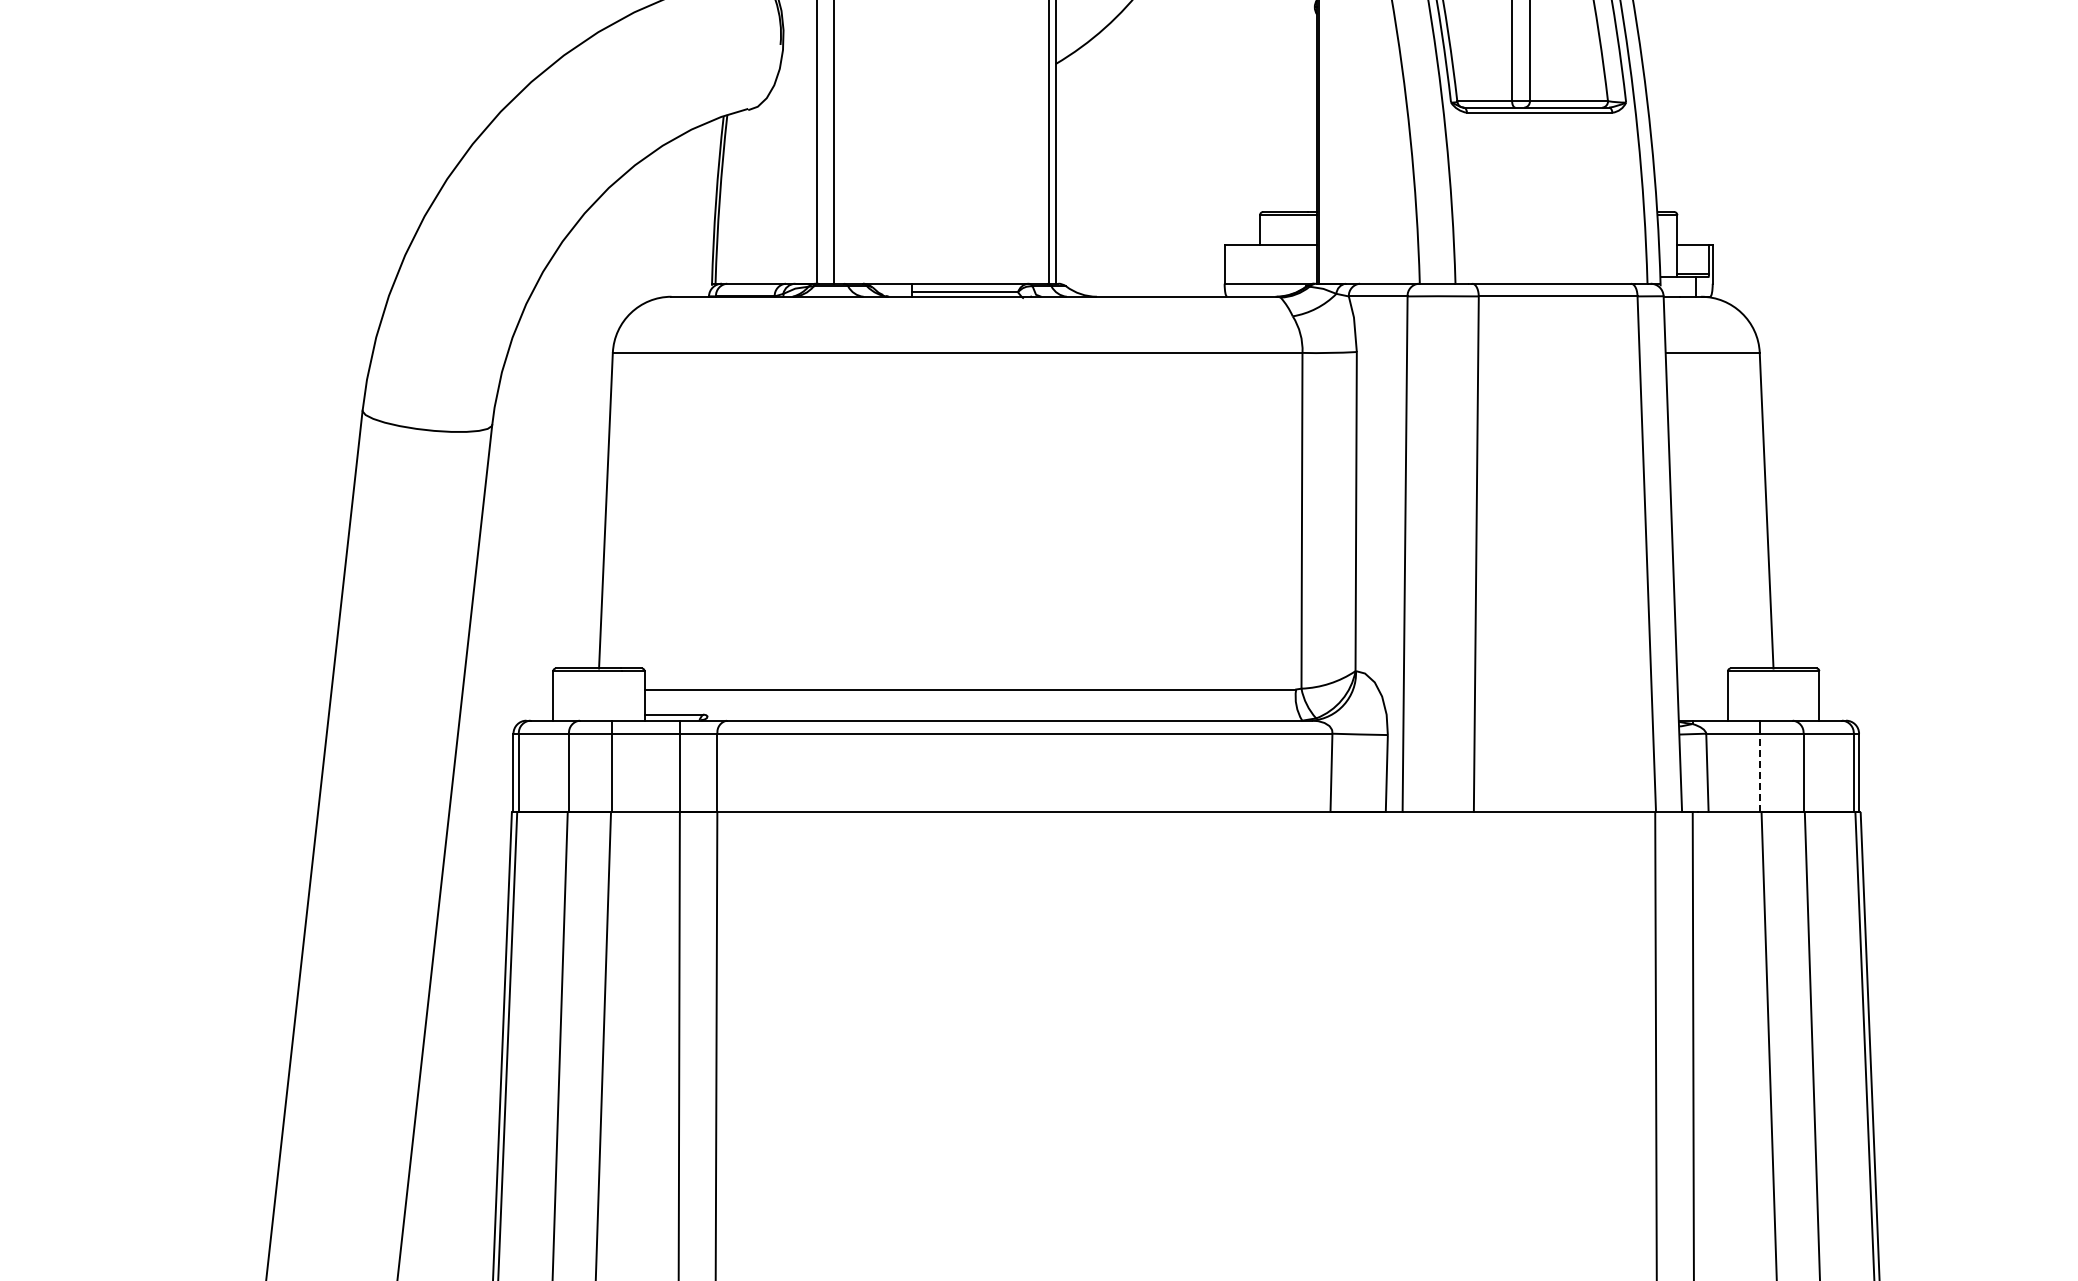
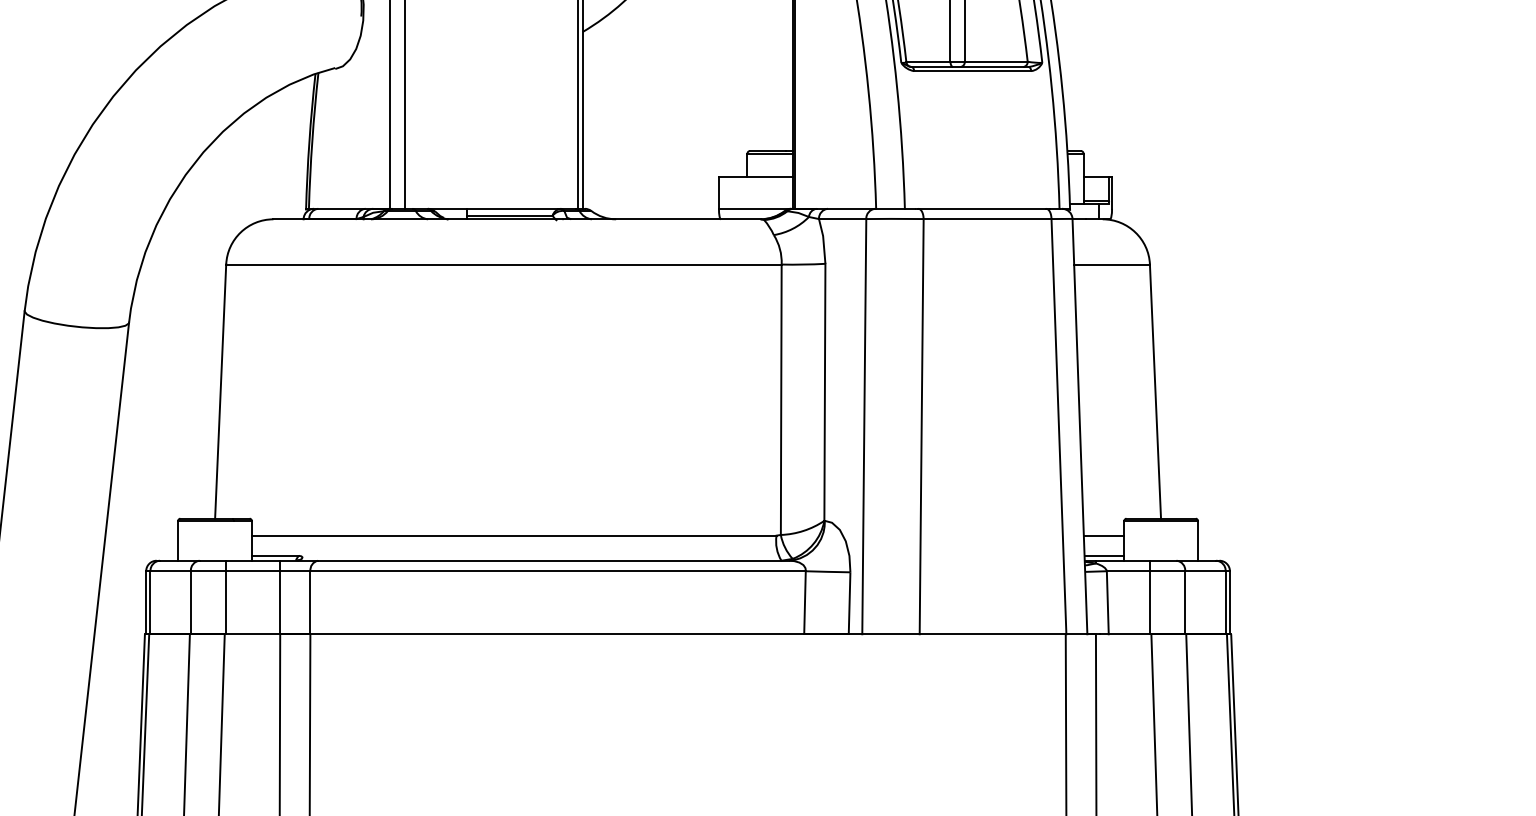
line: (1702, 689) -> (1103, 535), added
line: (1703, 714) -> (1104, 555), added
line: (1760, 772) -> (1150, 602), dashed -> solid

